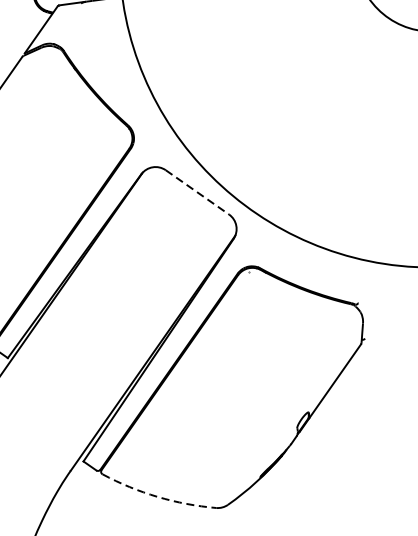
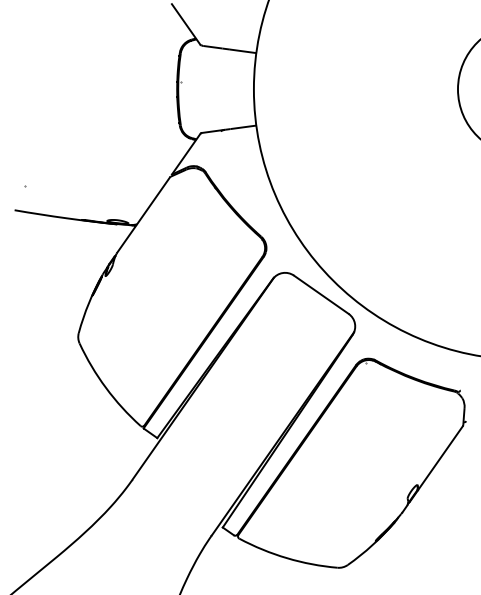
line: (197, 193) -> (321, 295), dashed -> solid
arc: (158, 497) -> (287, 558), dashed -> solid

